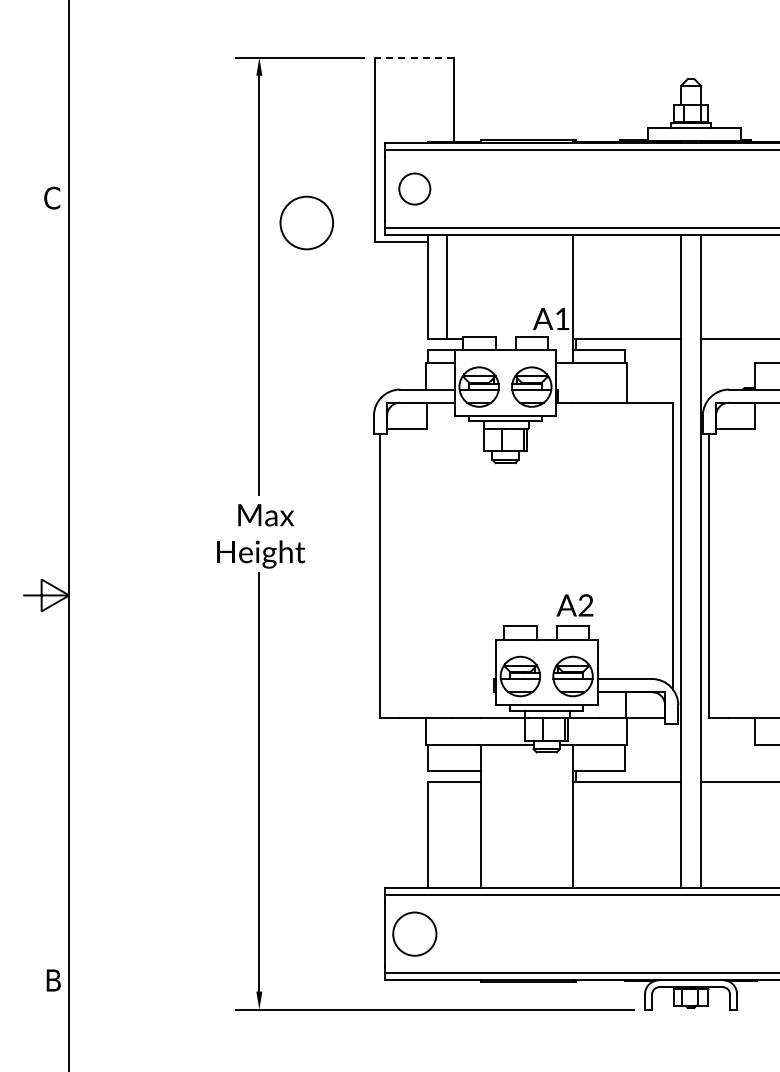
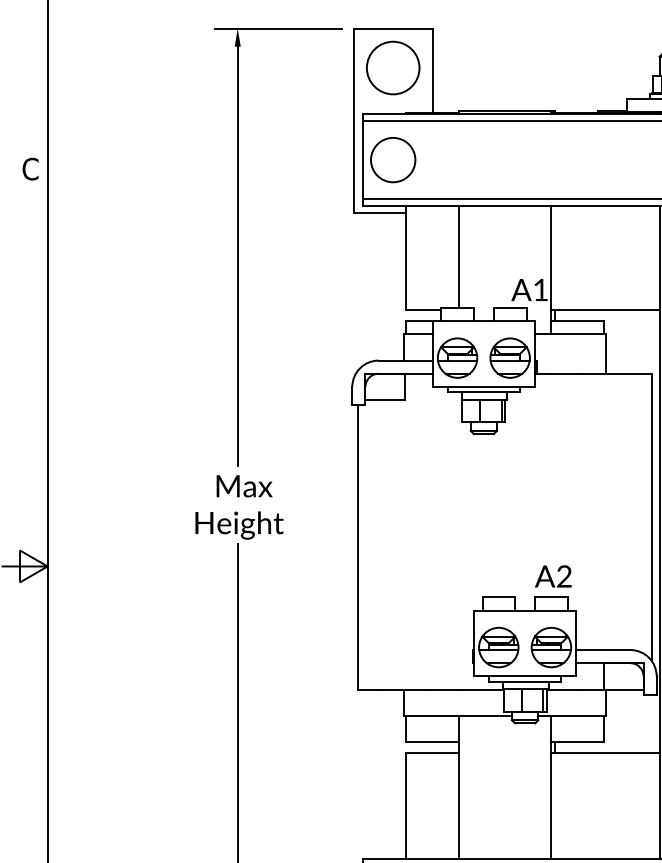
line: (414, 57) -> (392, 28), dashed -> solid
circle: (414, 188) -> (392, 159), size x1.43
circle: (306, 222) -> (392, 67), moved
line: (446, 285) -> (458, 256), moved

